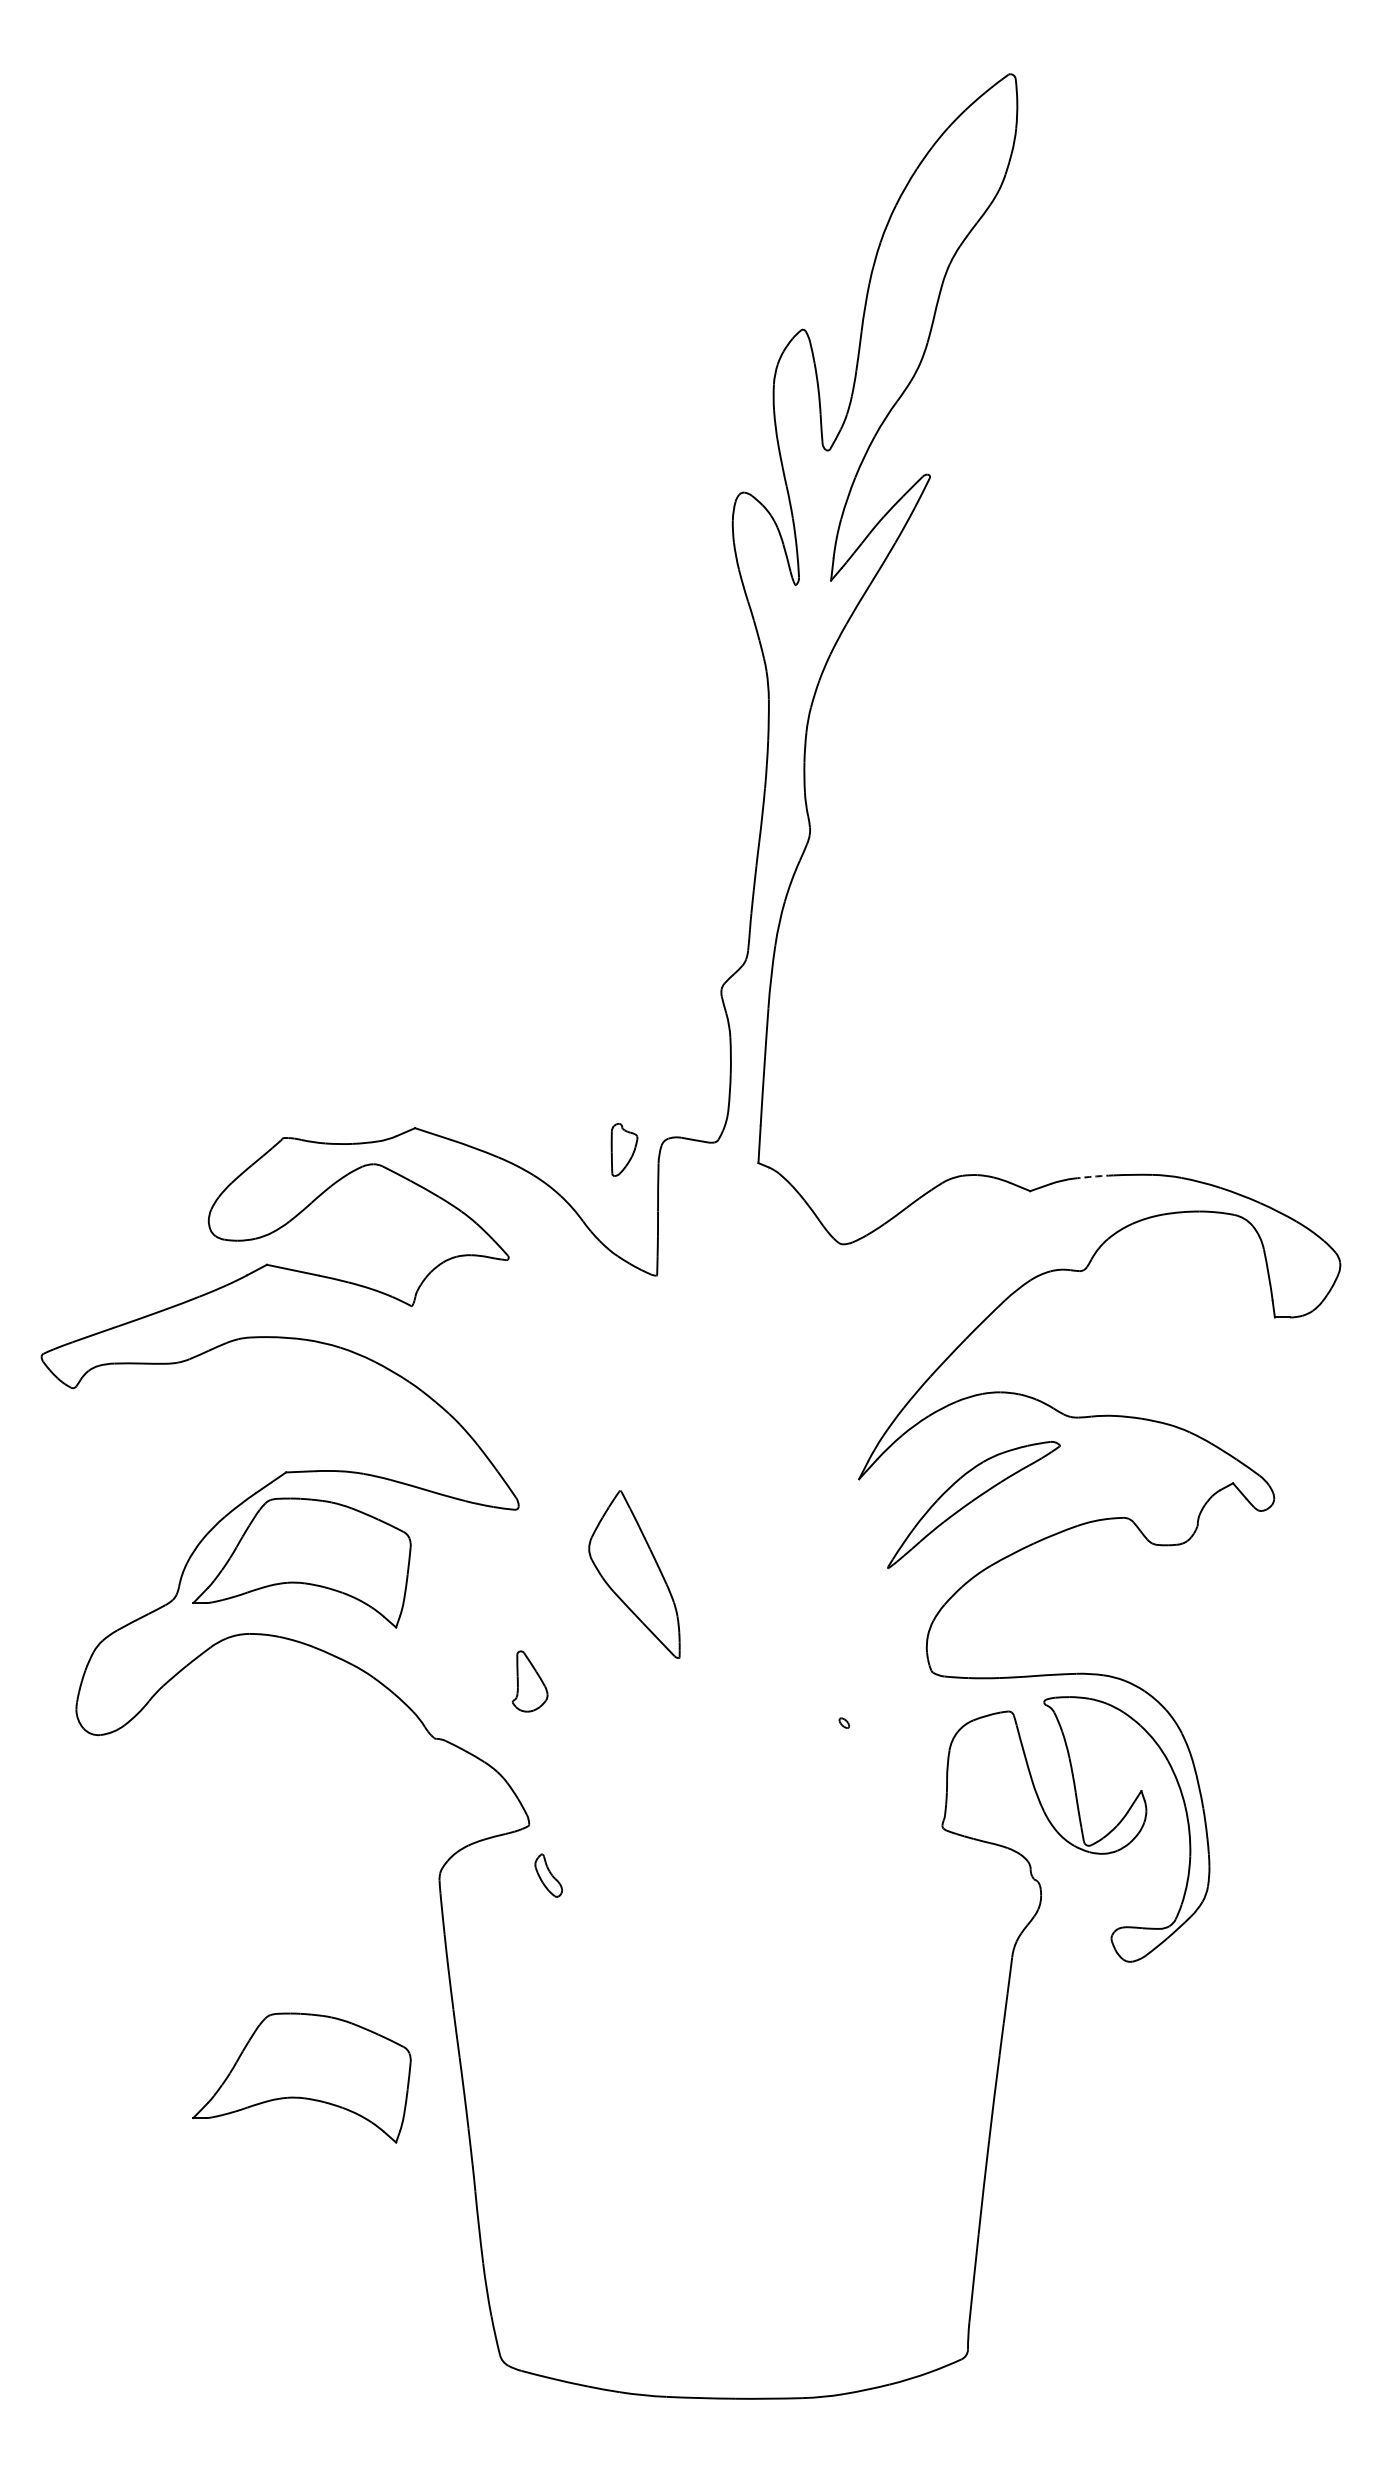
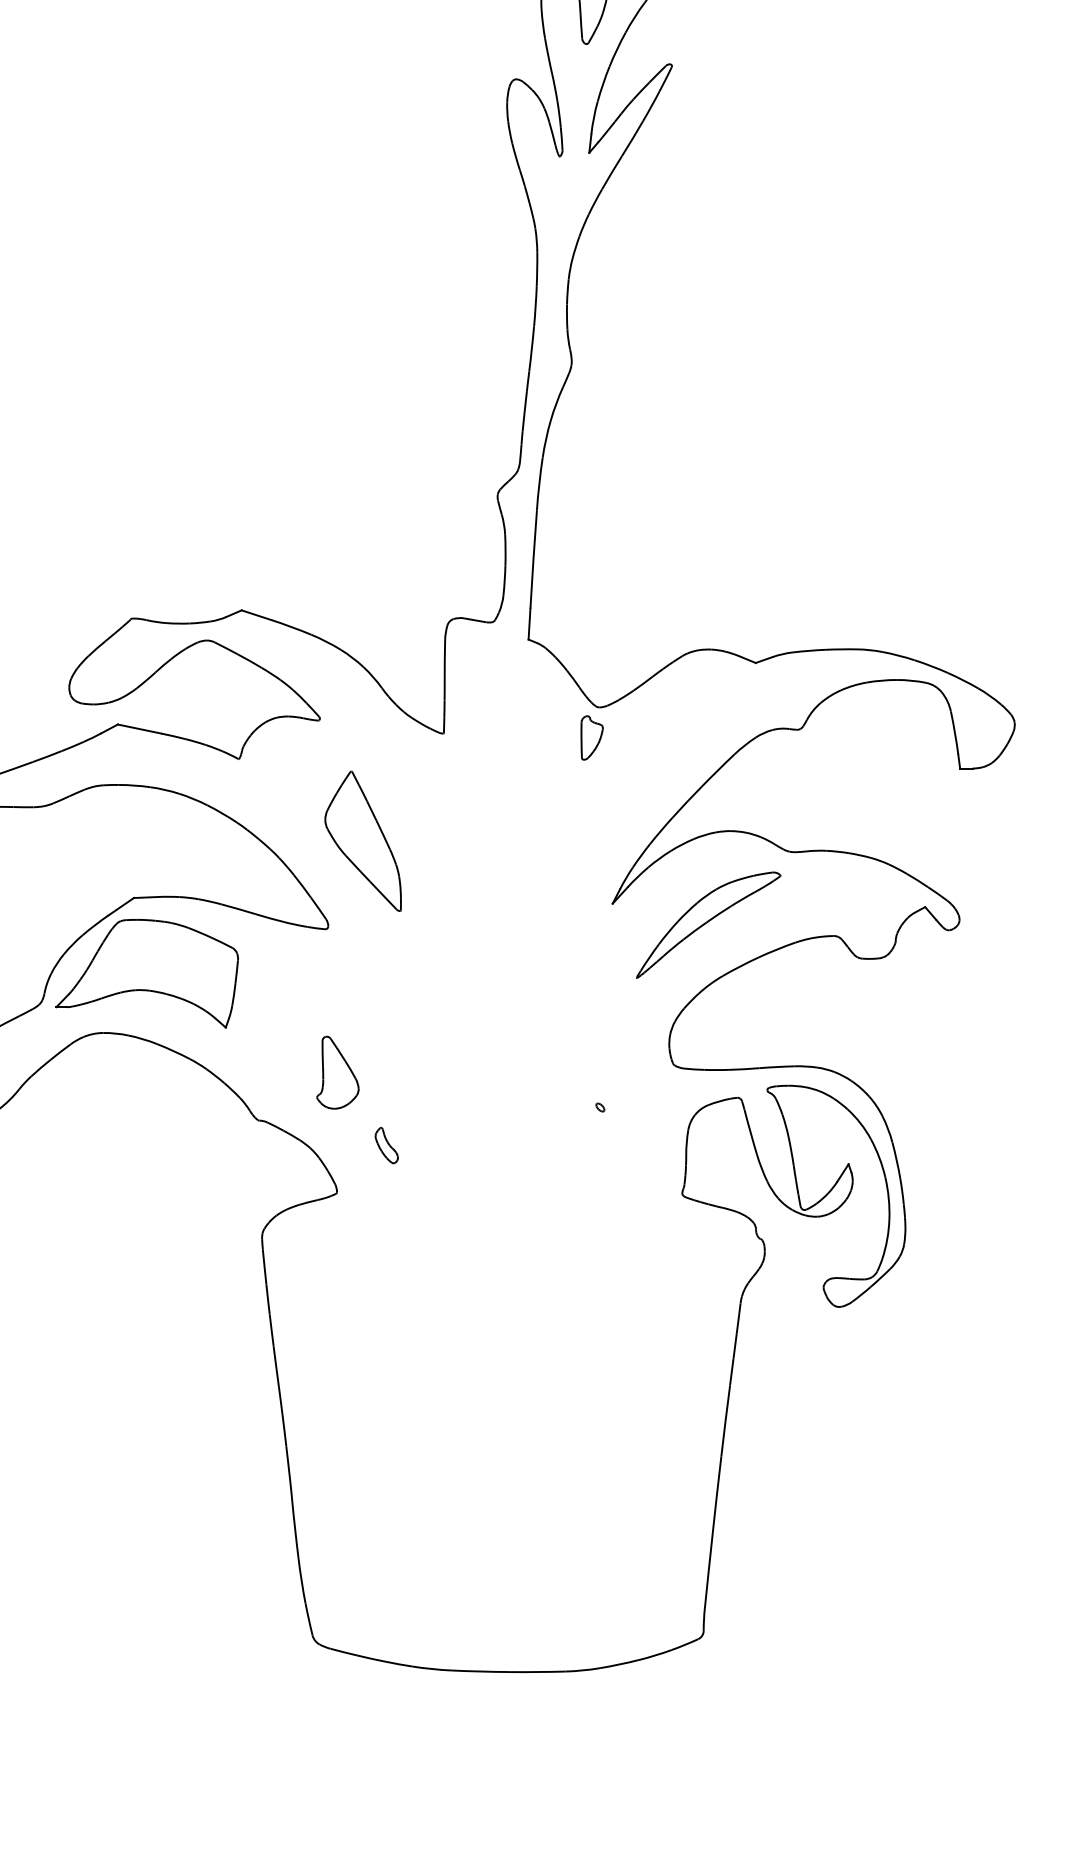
part: (624, 1149) -> (592, 737), moved
arc: (1094, 1176) -> (809, 650), dashed -> solid
part: (634, 1574) -> (363, 841), moved
part: (529, 1681) -> (337, 1072), size x1.43
part: (548, 1875) -> (386, 1145), moved
part: (301, 2077) -> (146, 1403), removed

